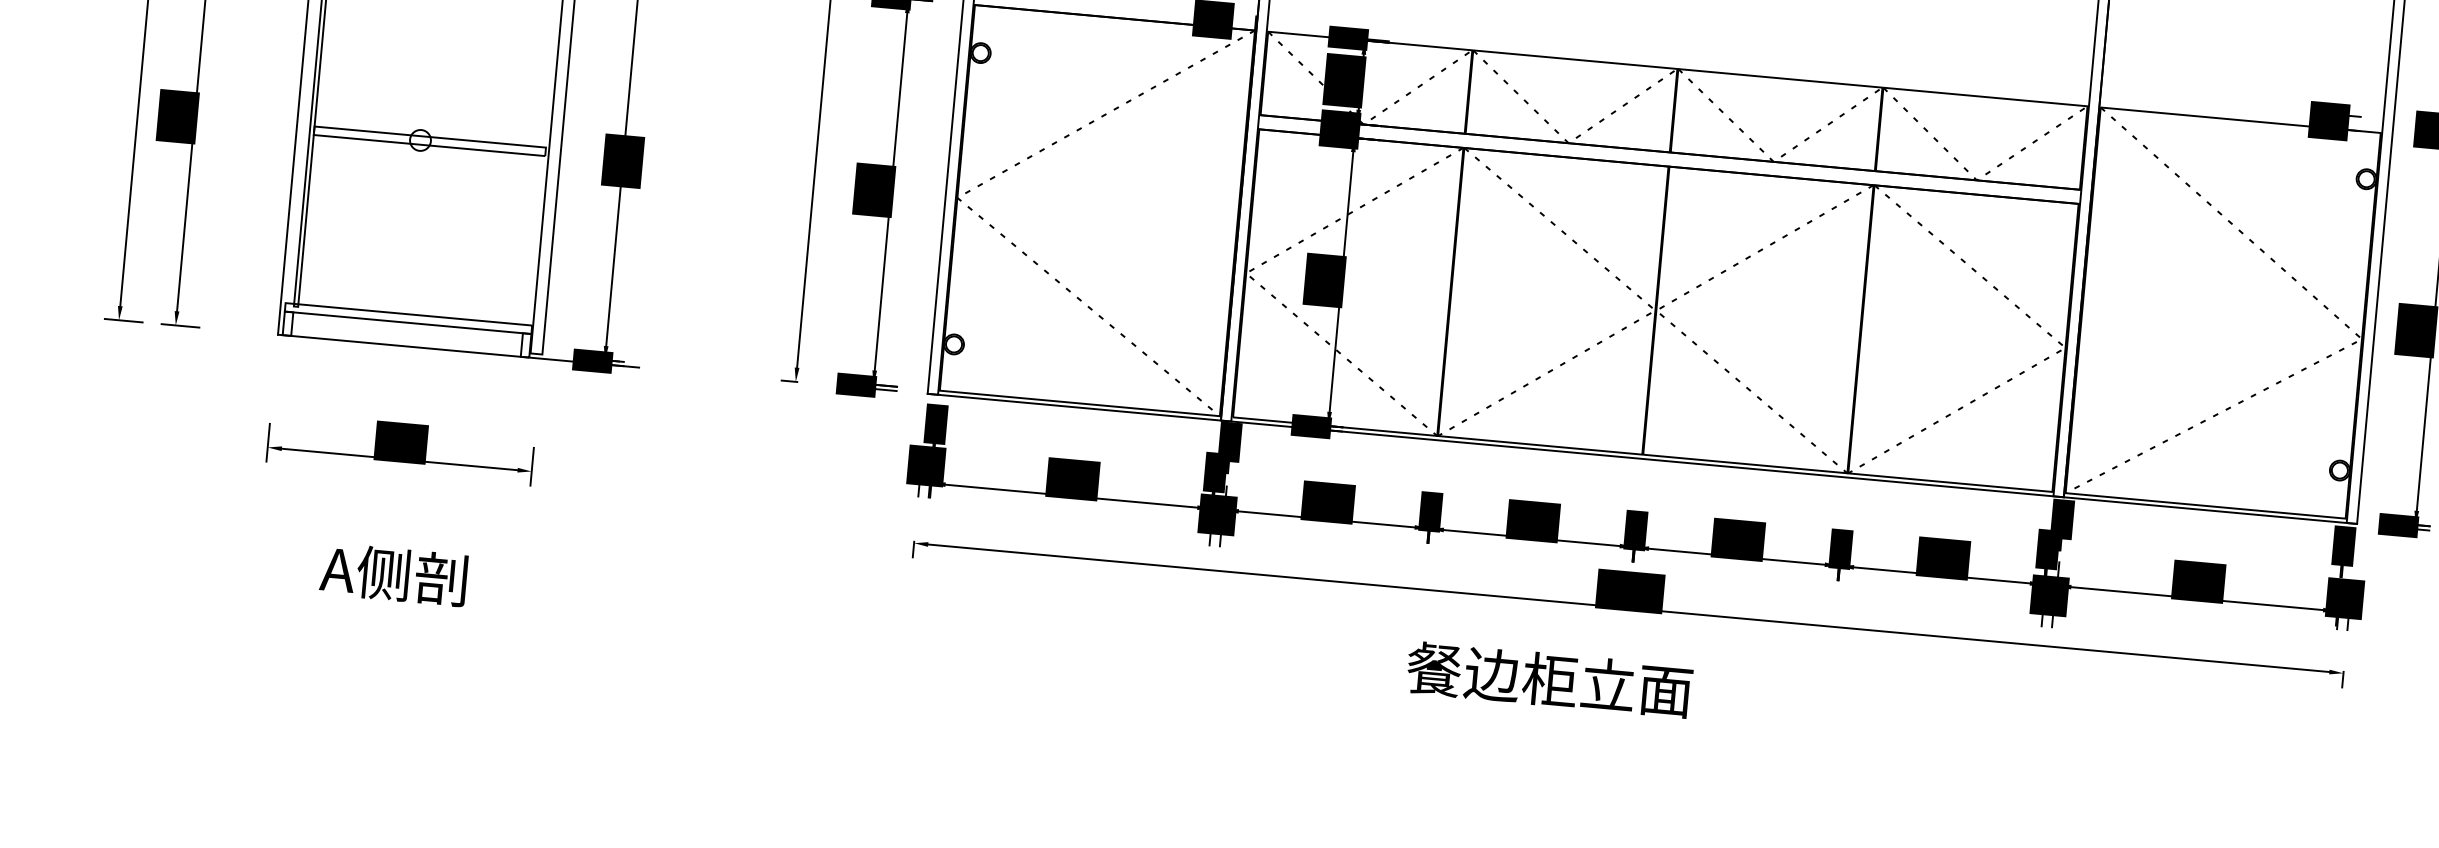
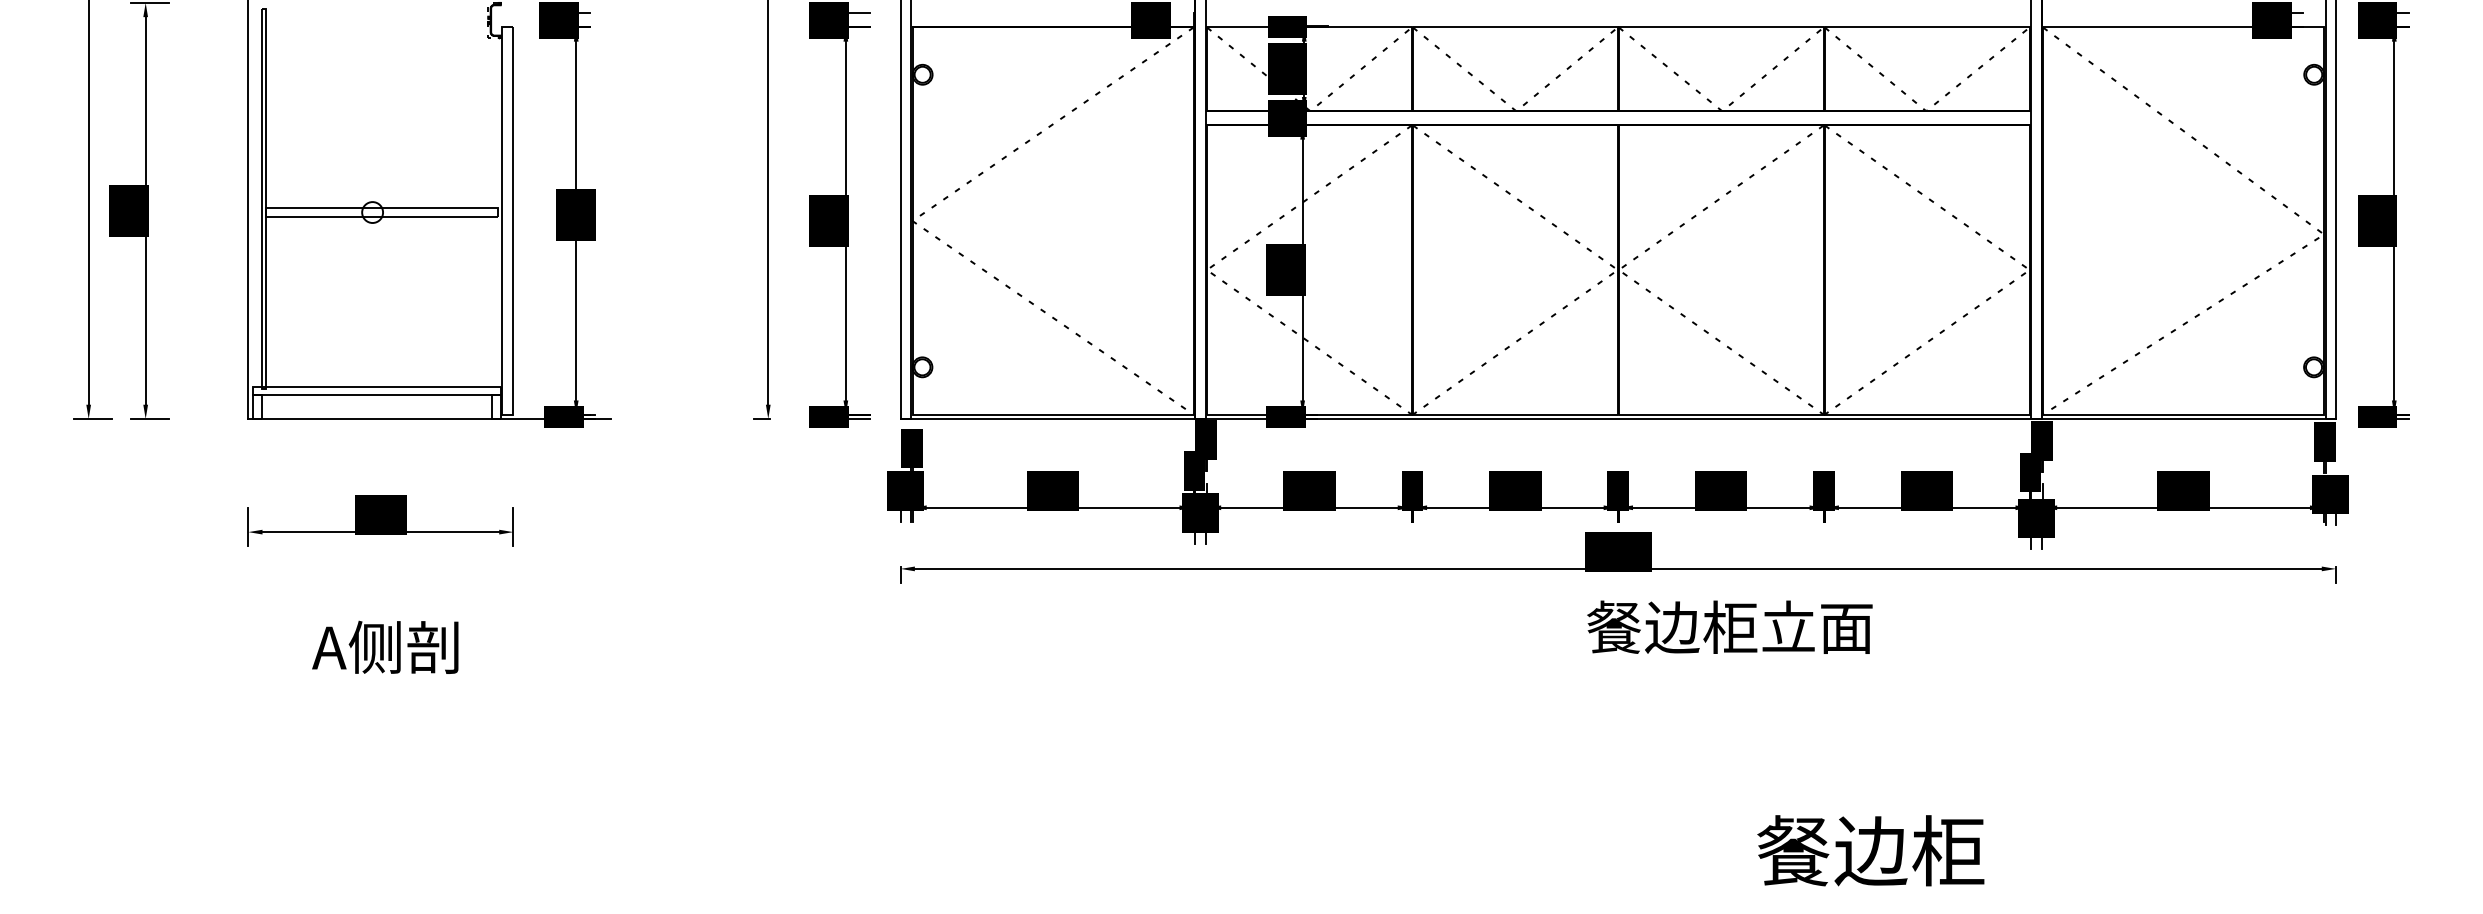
text: (1549, 678) -> (1729, 626), moved

